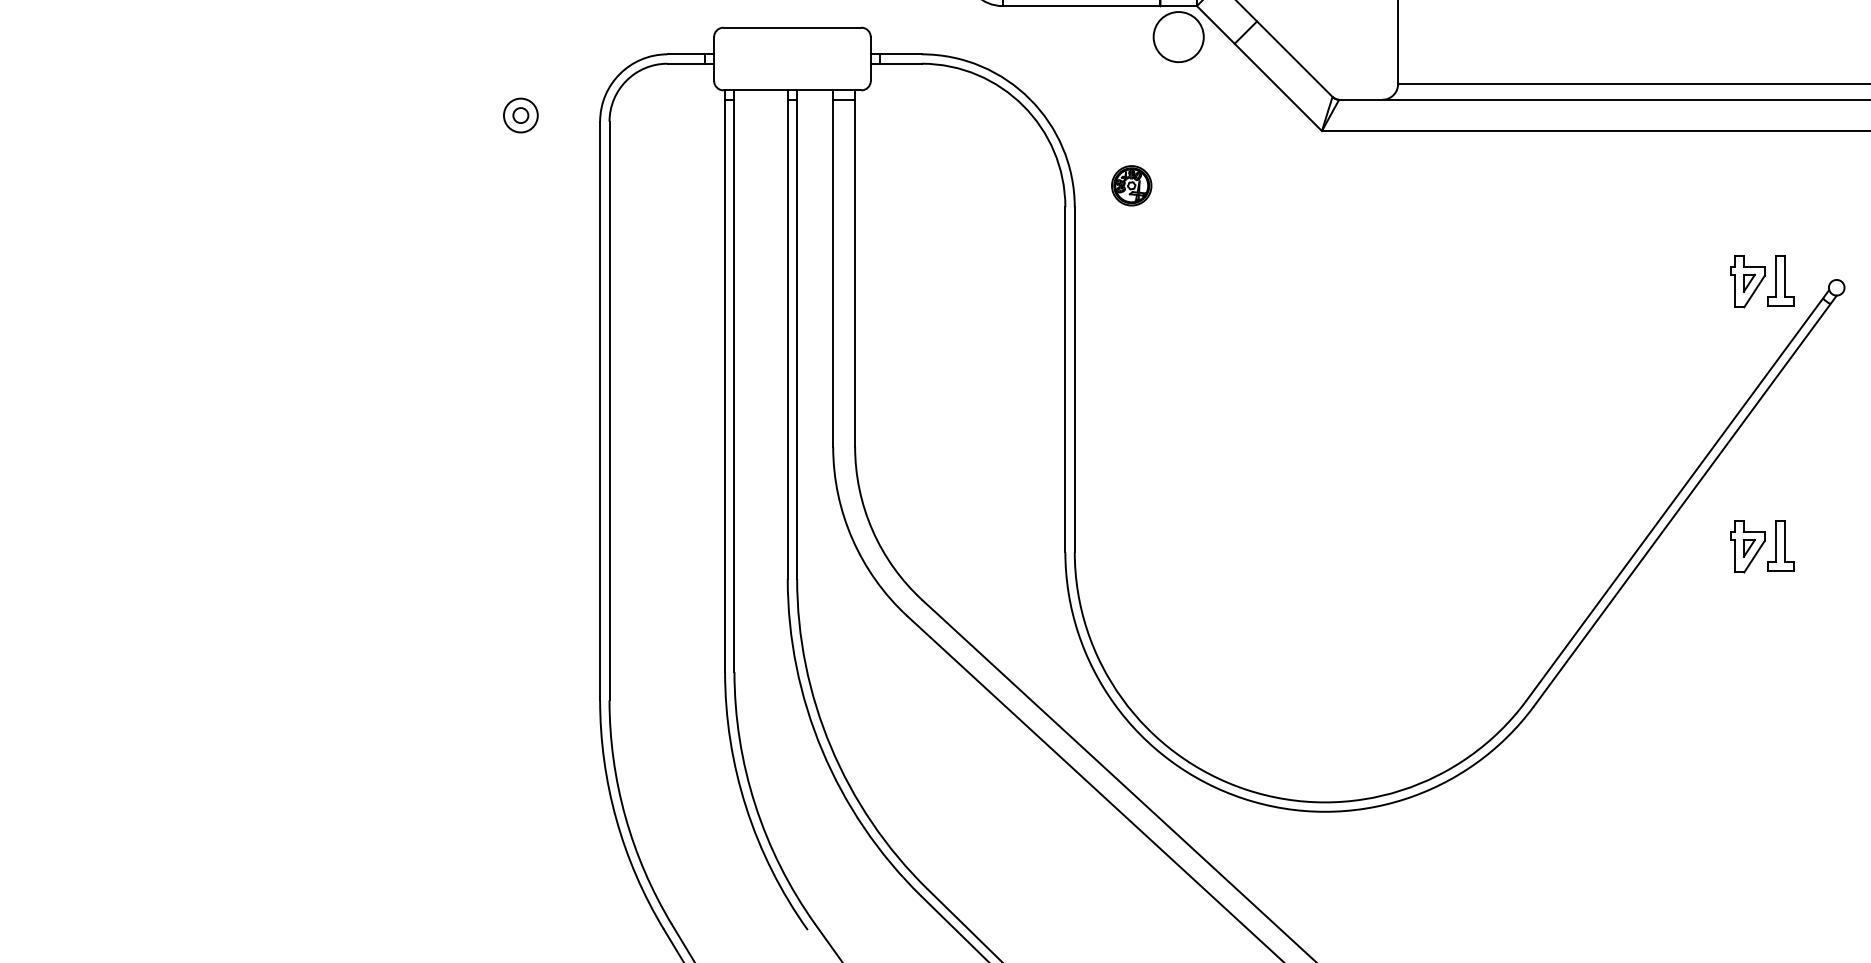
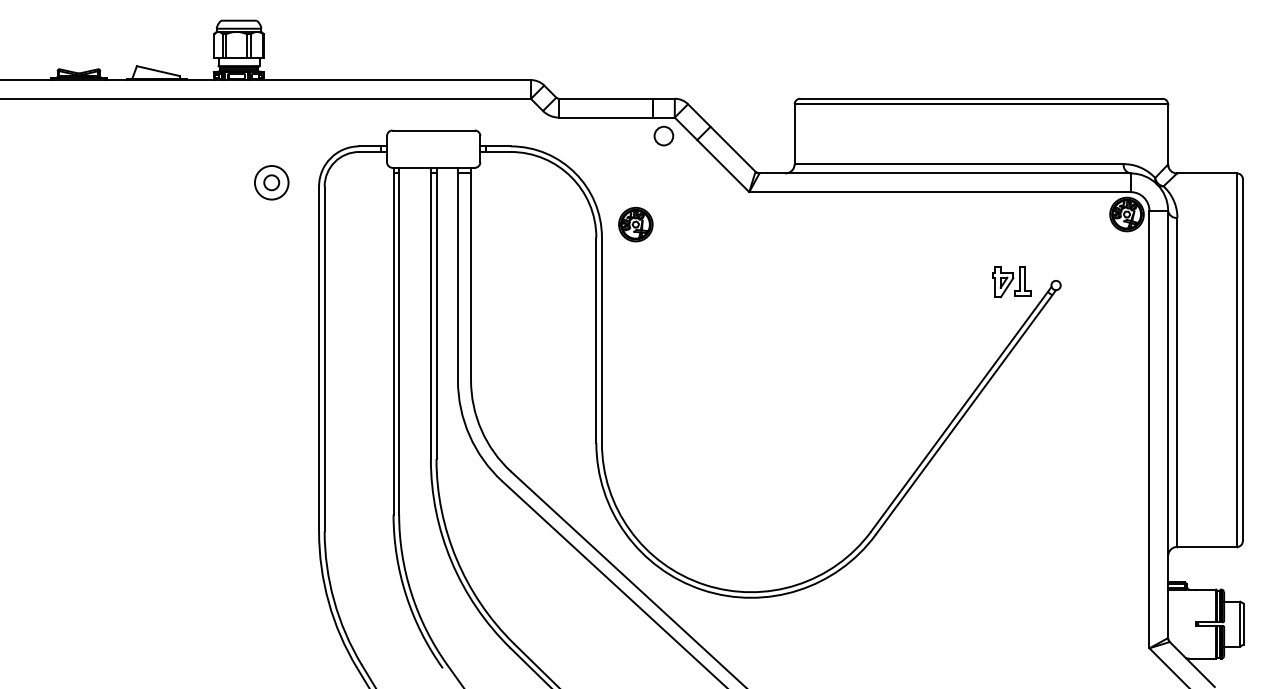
circle: (1178, 36) -> (663, 135), size x0.62
part: (520, 114) -> (271, 182), size x1.67
part: (1131, 185) -> (635, 224), size x1.43
part: (1761, 547) -> (1011, 440), removed

